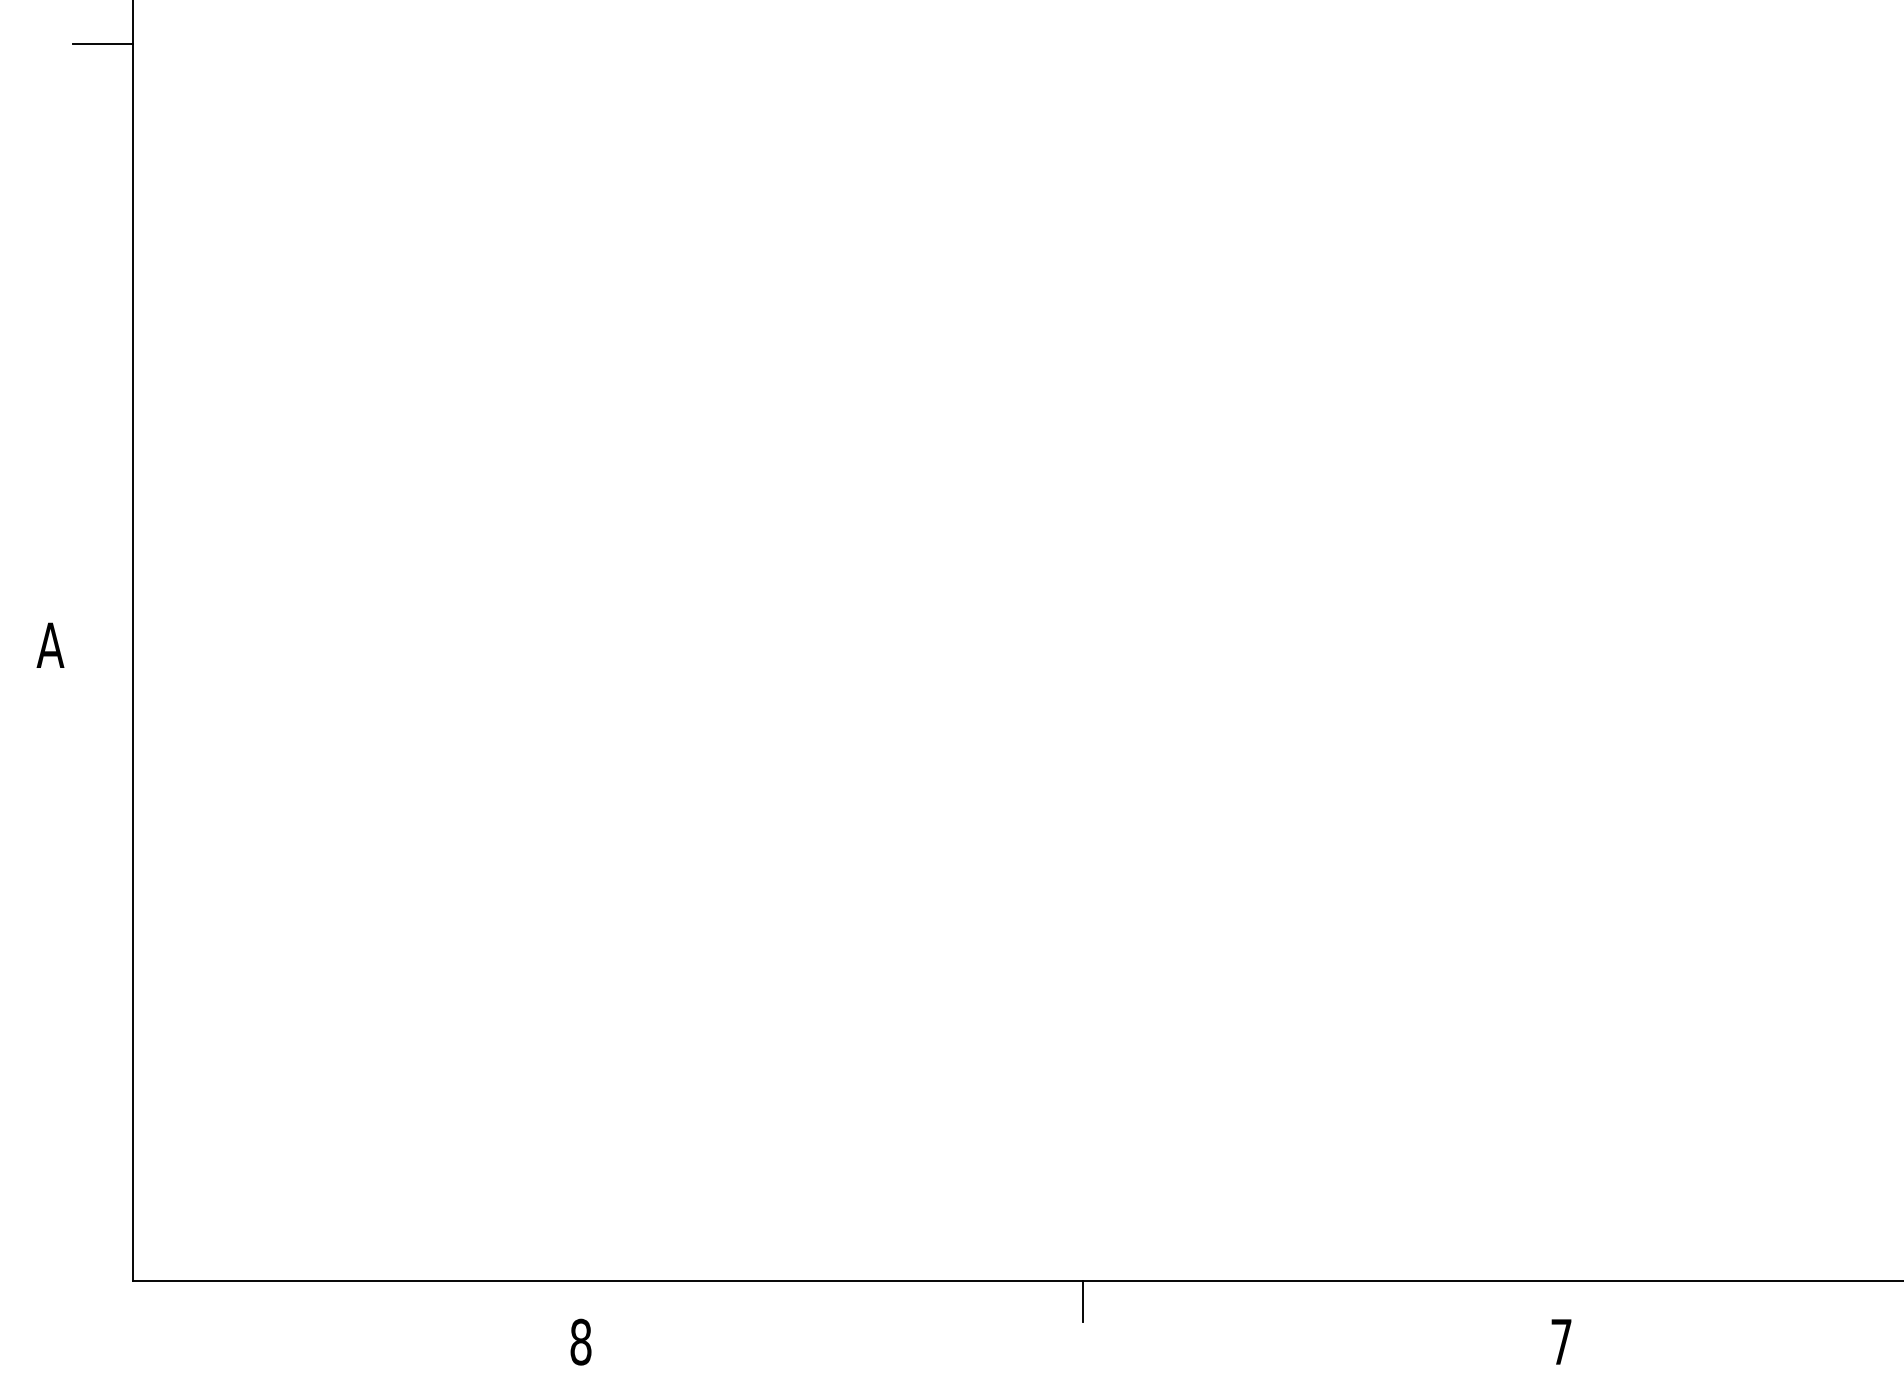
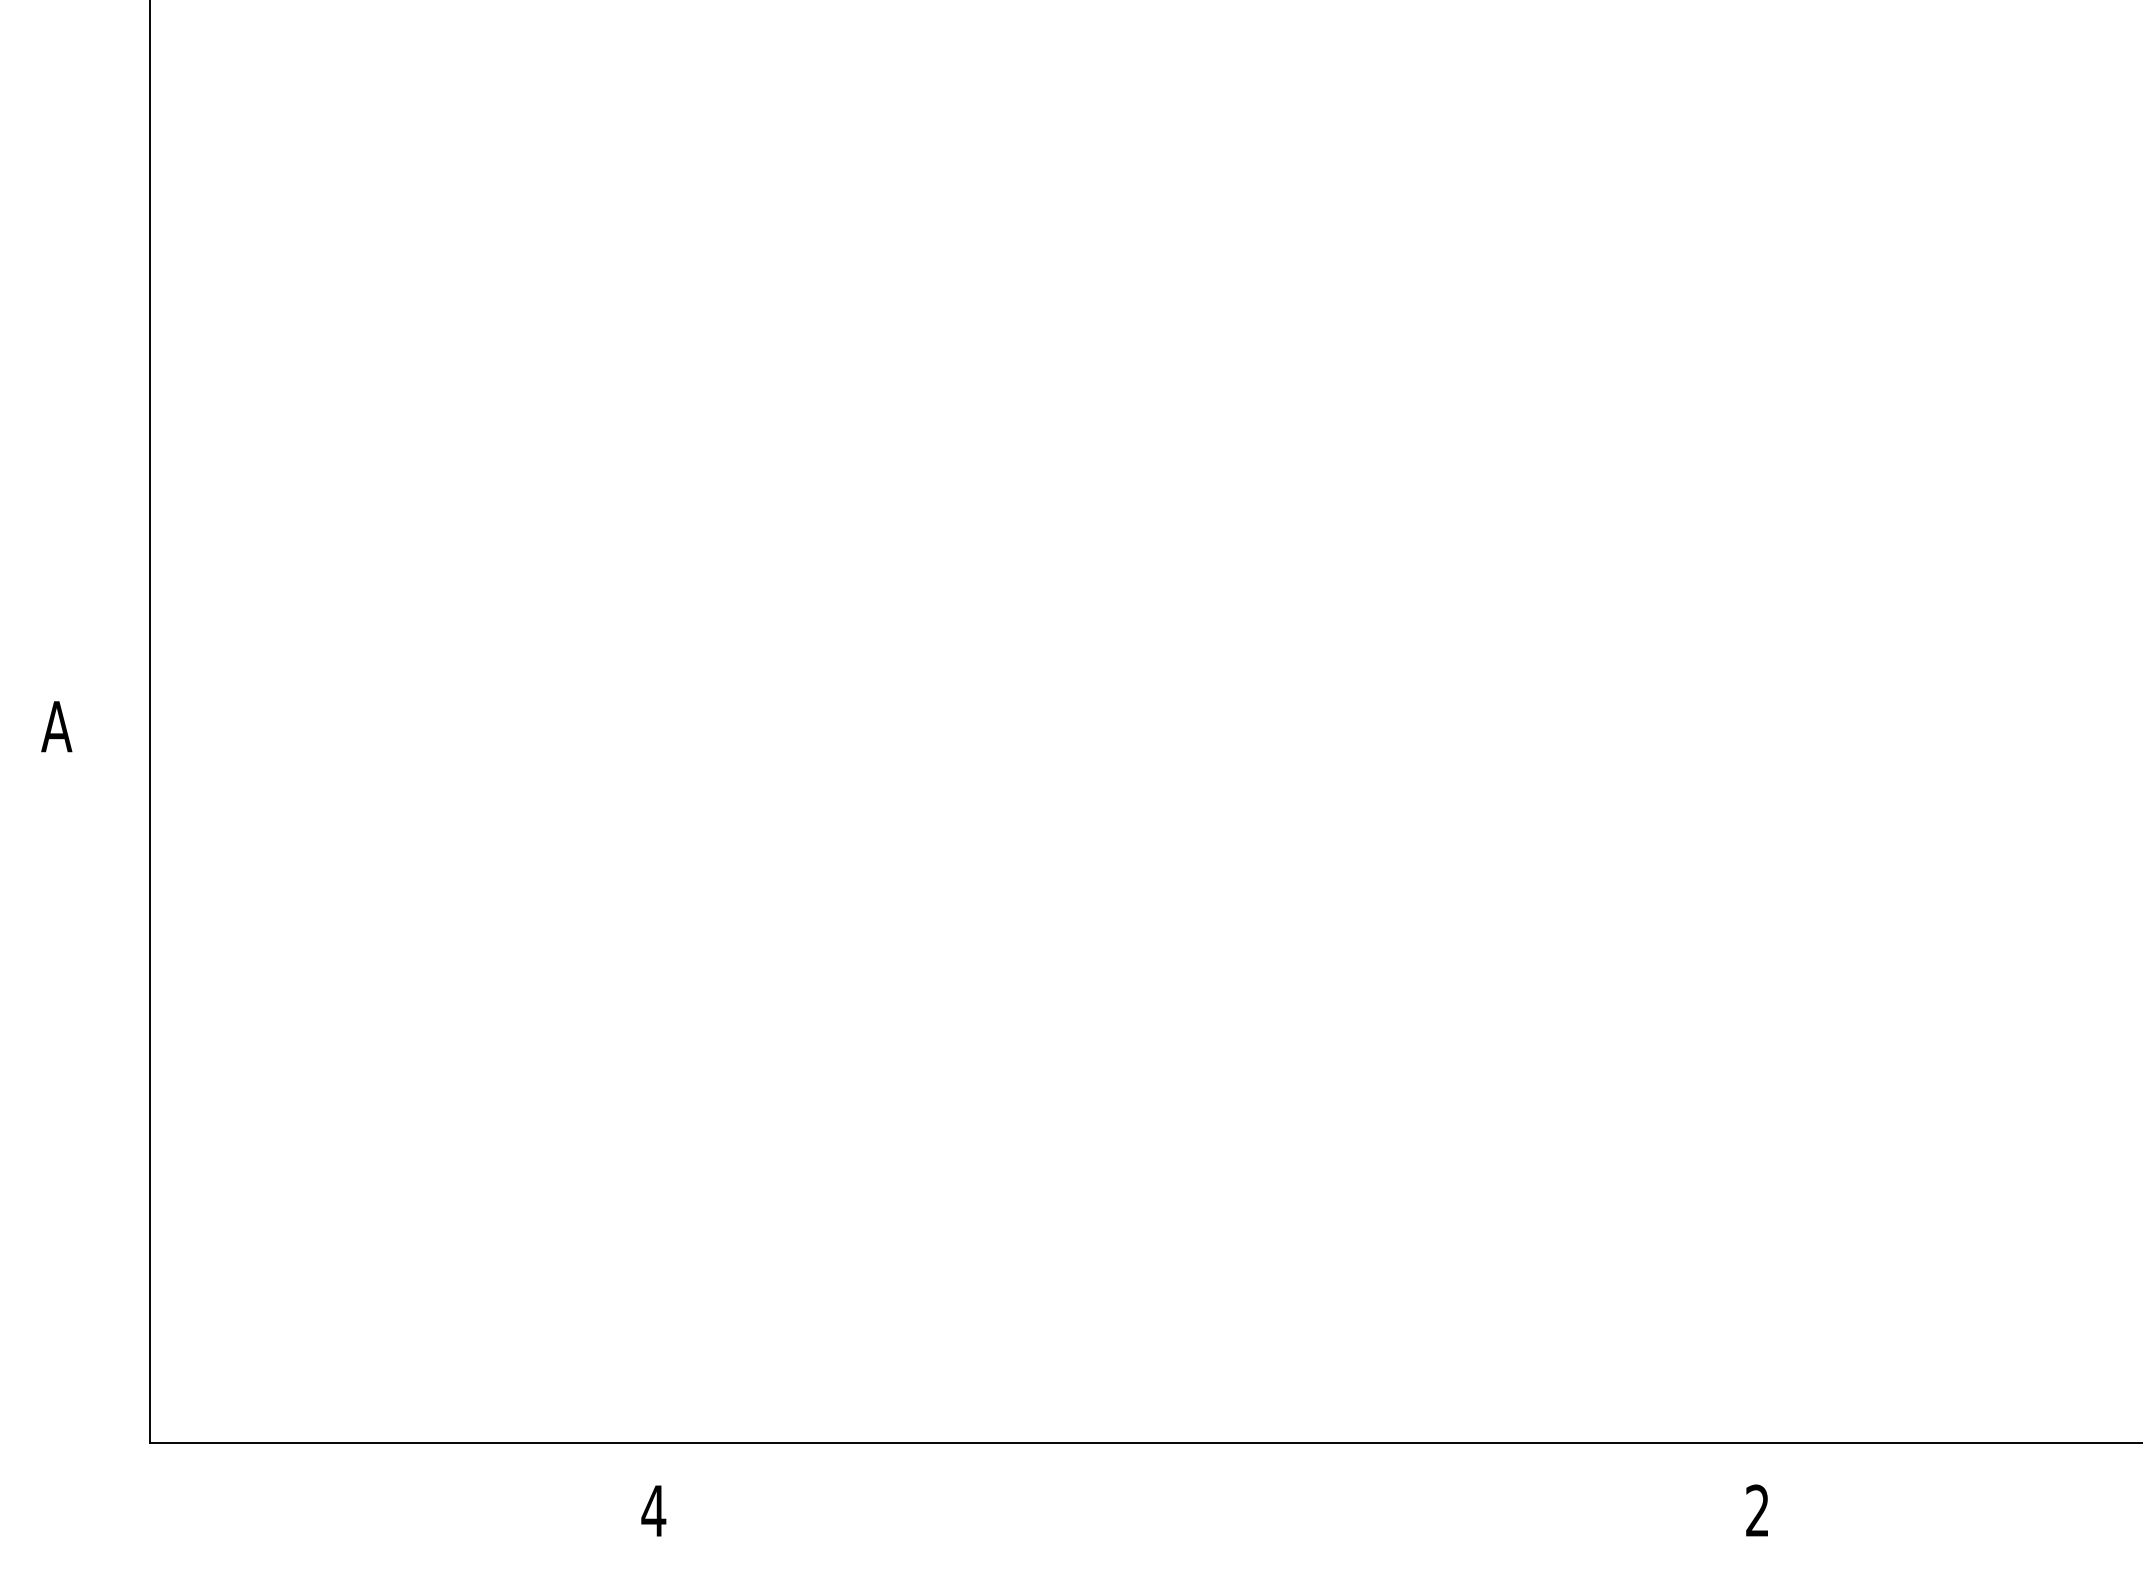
line: (102, 43) -> (115, 49), removed
line: (1083, 1301) -> (1219, 1465), removed
text: (580, 1341) -> (653, 1510), 8 -> 4
text: (1561, 1341) -> (1757, 1510), 7 -> 2

